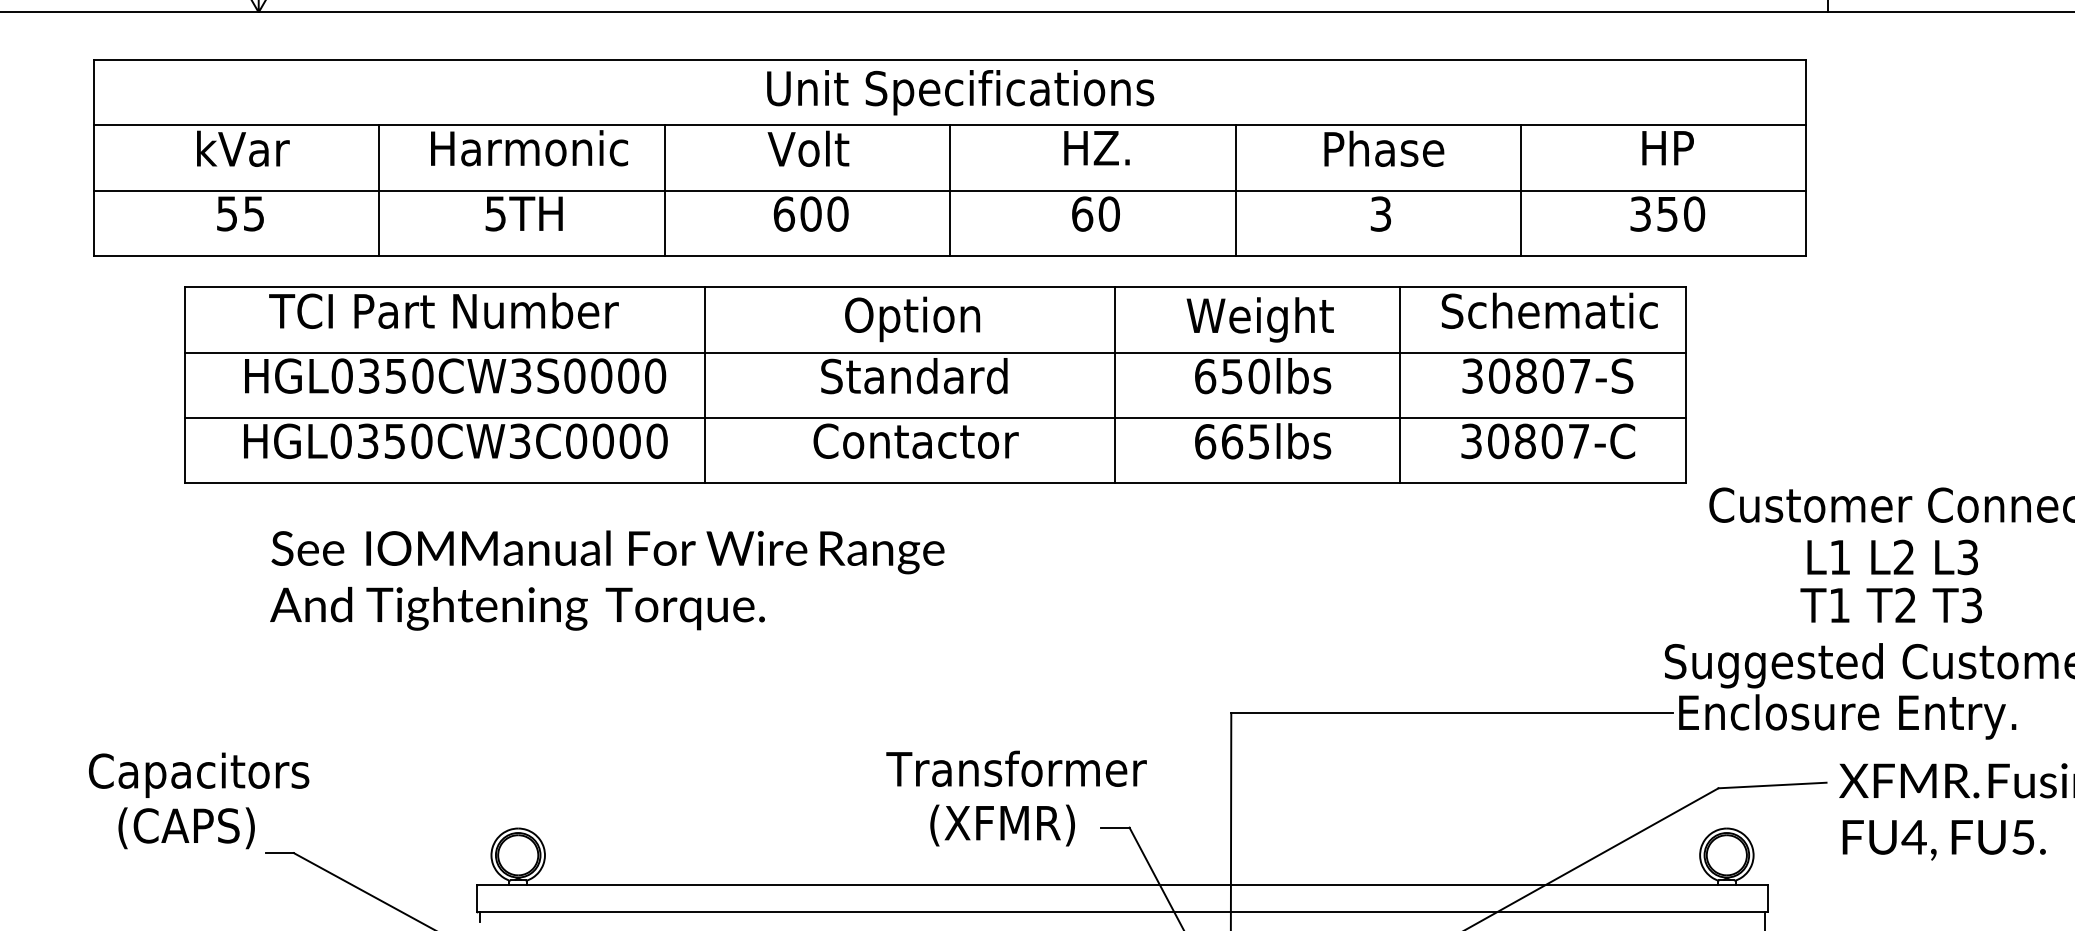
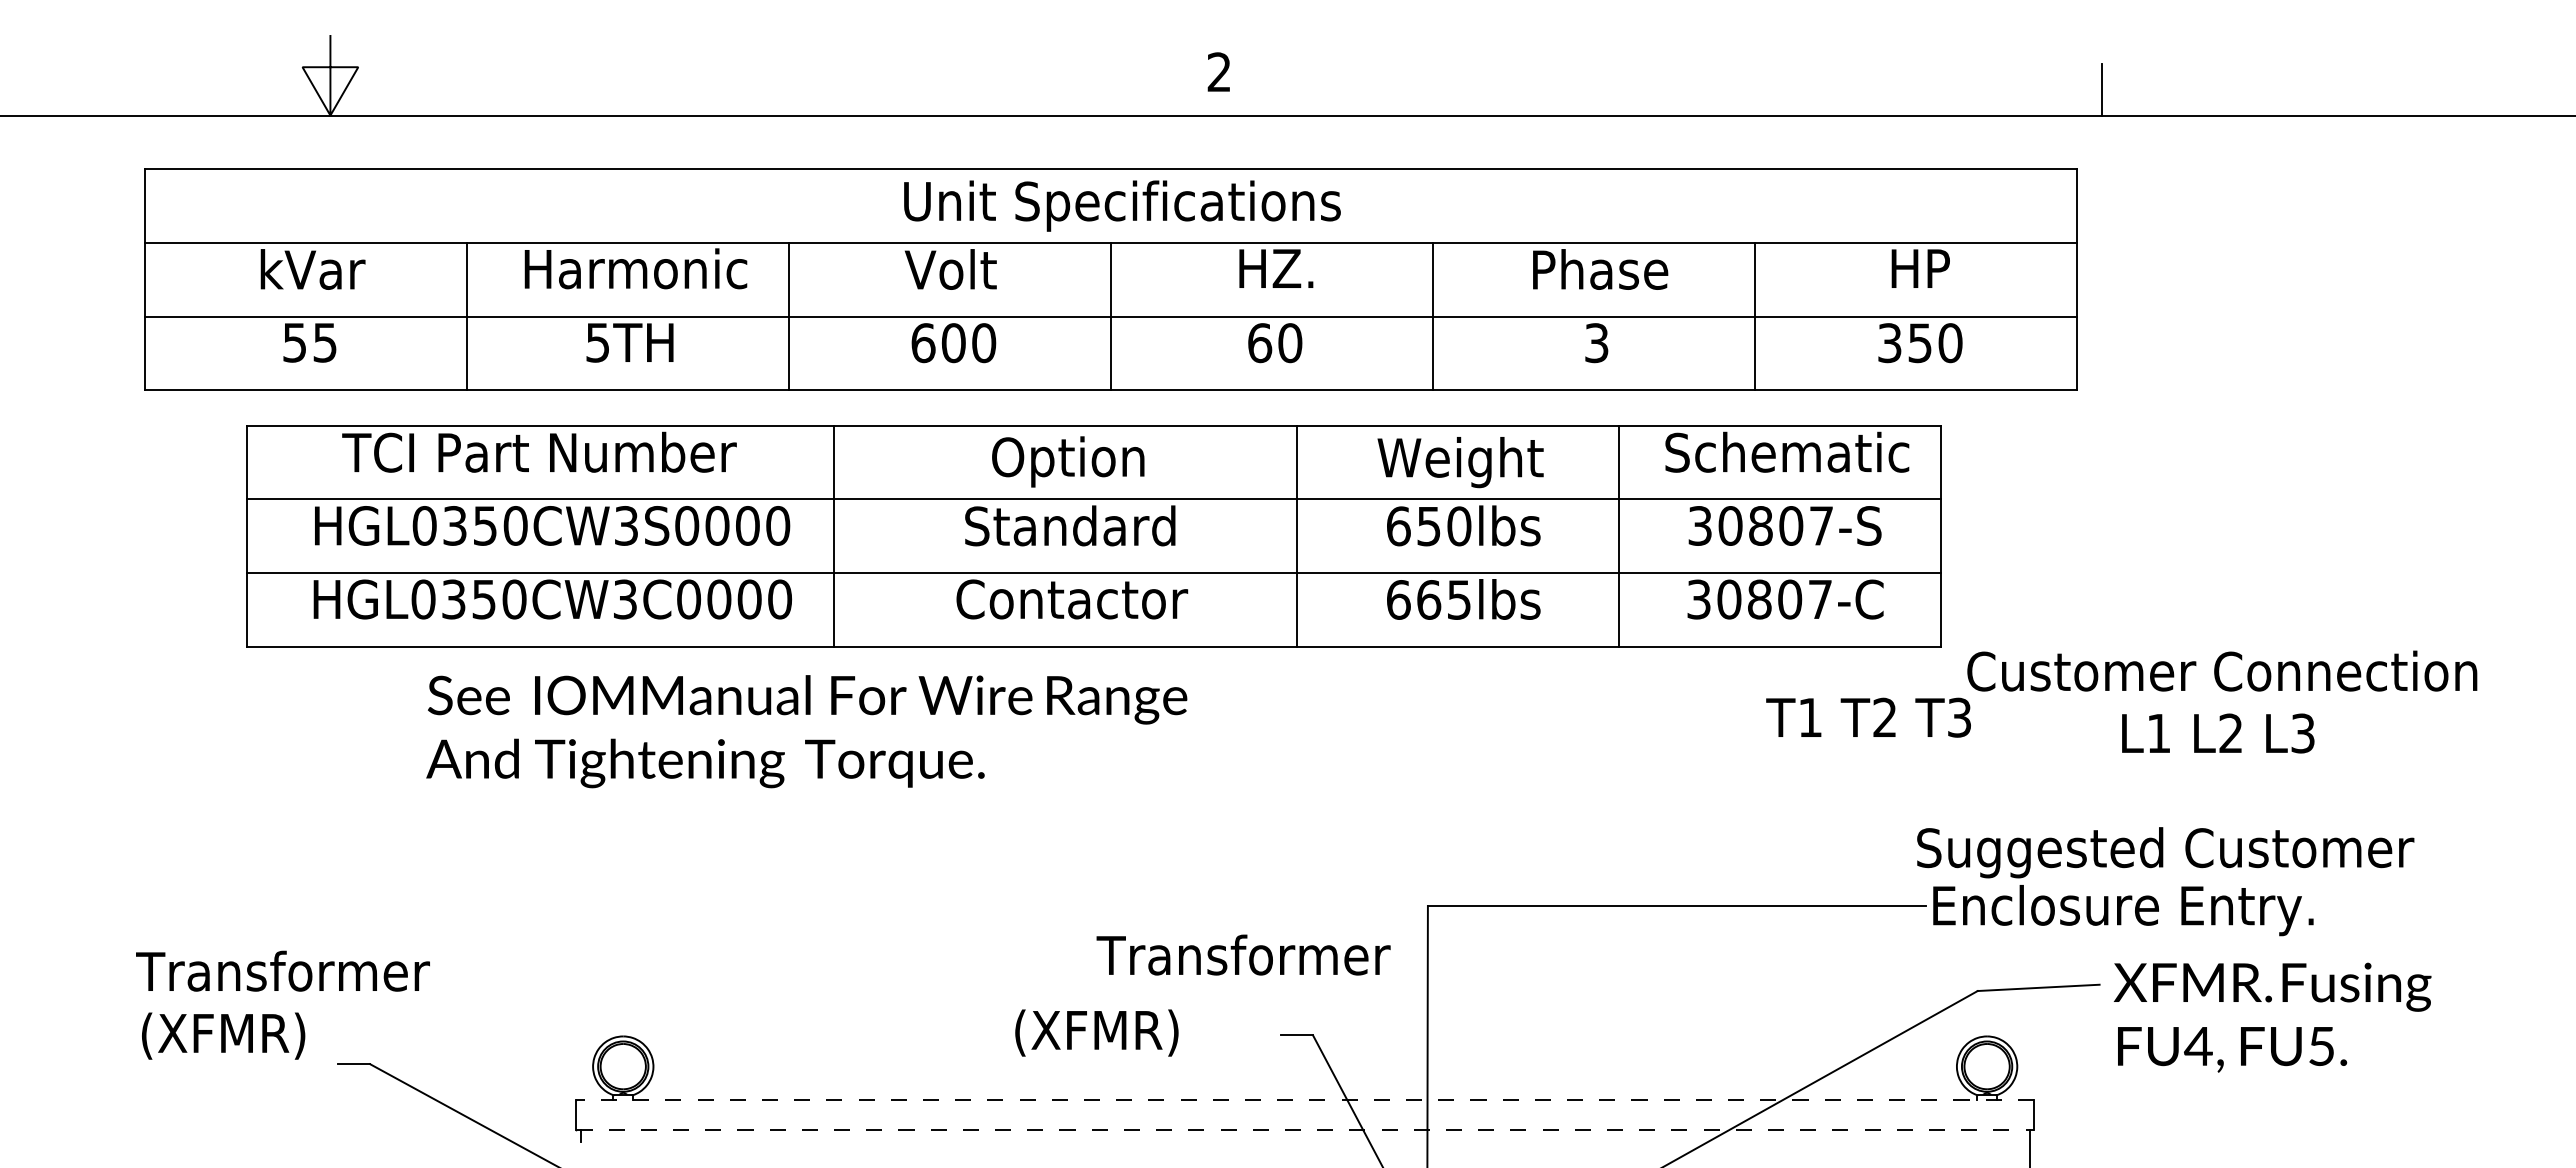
text: (1892, 557) -> (2218, 733), moved
text: (607, 580) -> (806, 731), moved
text: (1891, 605) -> (1868, 717), moved
text: (1016, 768) -> (1243, 954), moved
text: (216, 774) -> (282, 975), Capacitors -> Transformer
text: (1002, 825) -> (1096, 1032), moved
text: (173, 827) -> (234, 1035), (CAPS) -> (XFMR)
line: (1122, 885) -> (1305, 1100), solid -> dashed
line: (1122, 911) -> (1305, 1130), solid -> dashed

